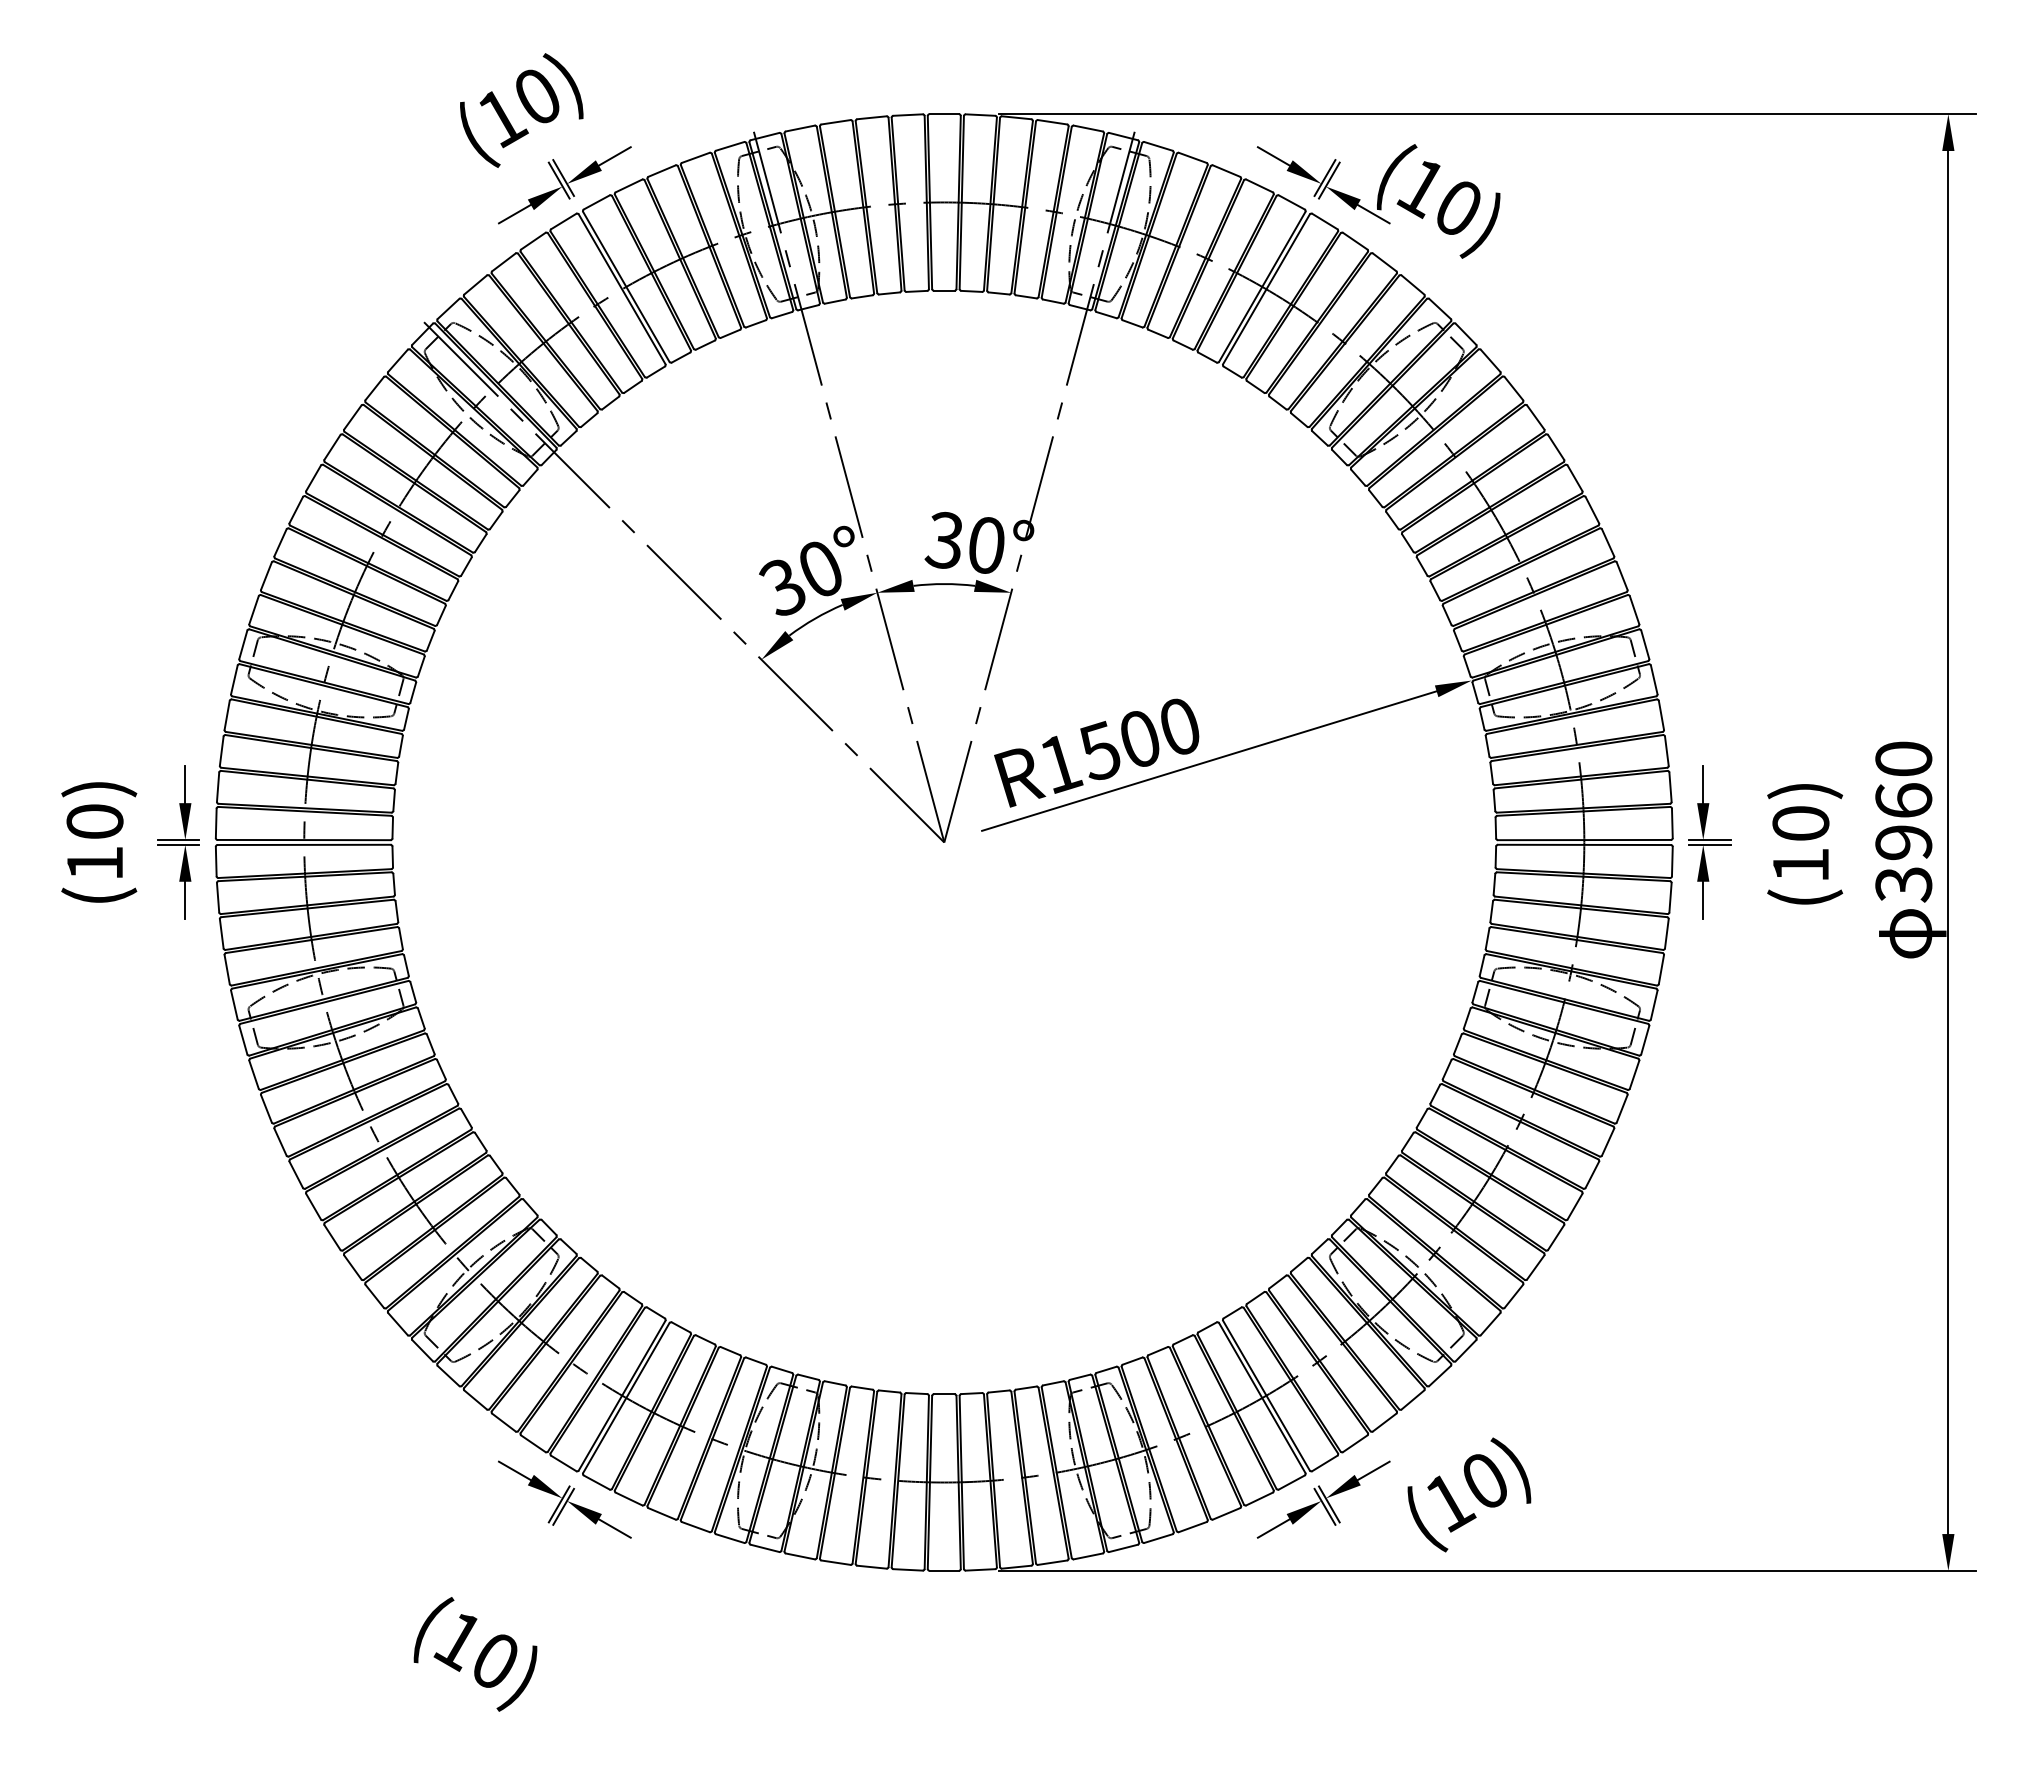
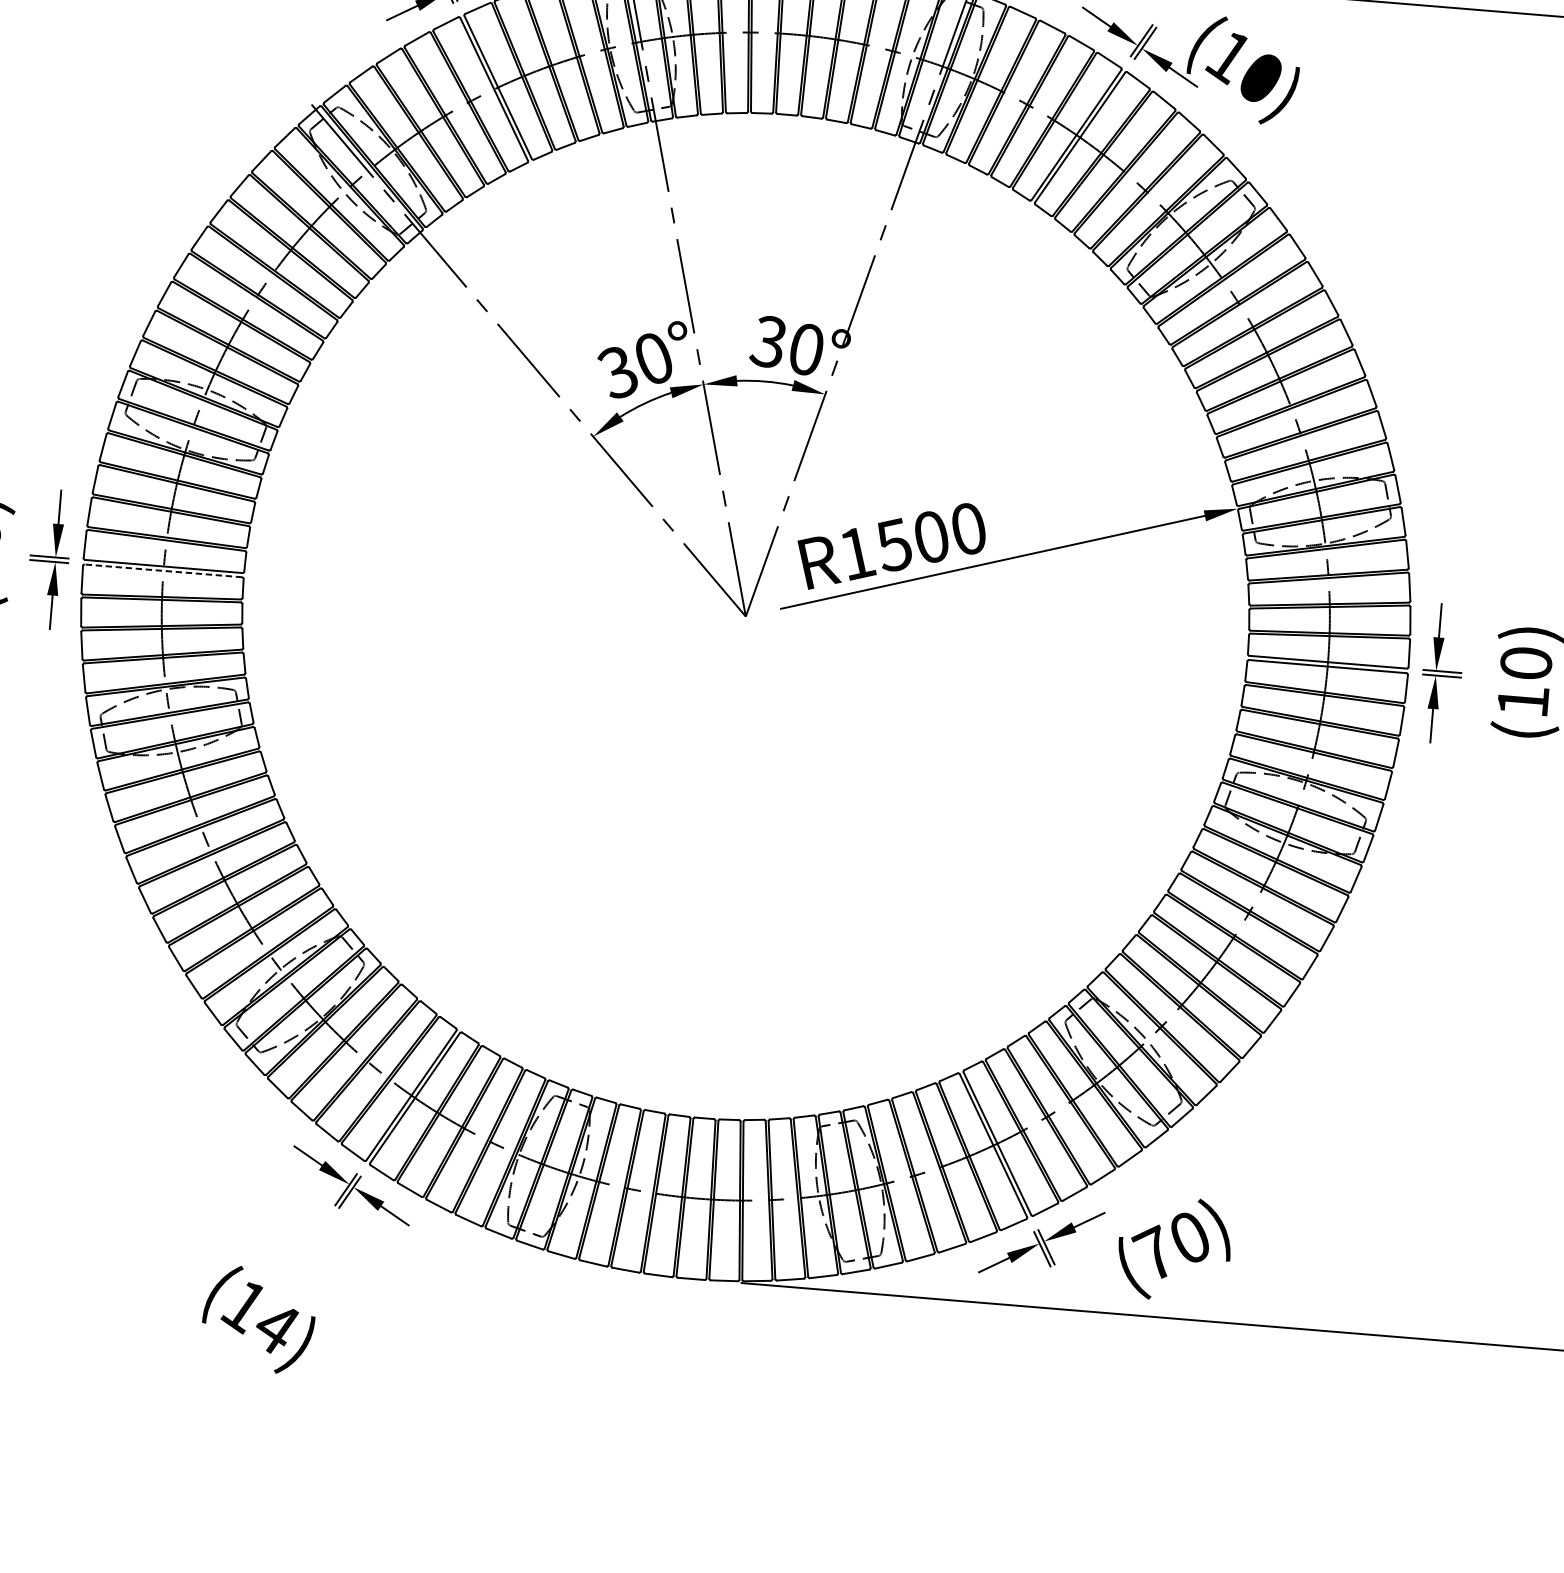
line: (303, 844) -> (162, 570), solid -> dashed
text: (1448, 1500) -> (1155, 1252), (10) -> (70)
text: (495, 1662) -> (276, 1328), (10) -> (14)

